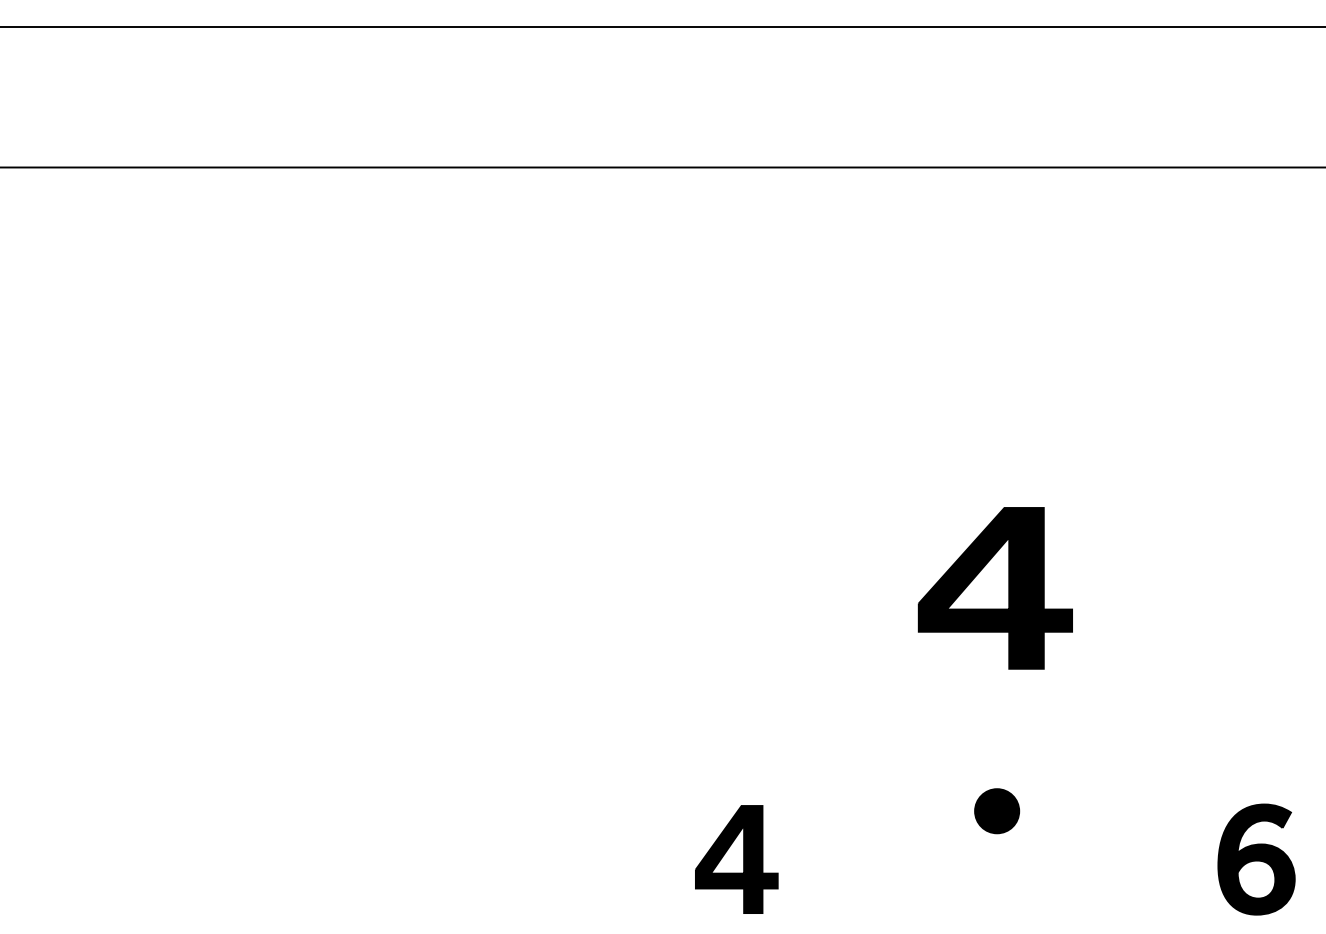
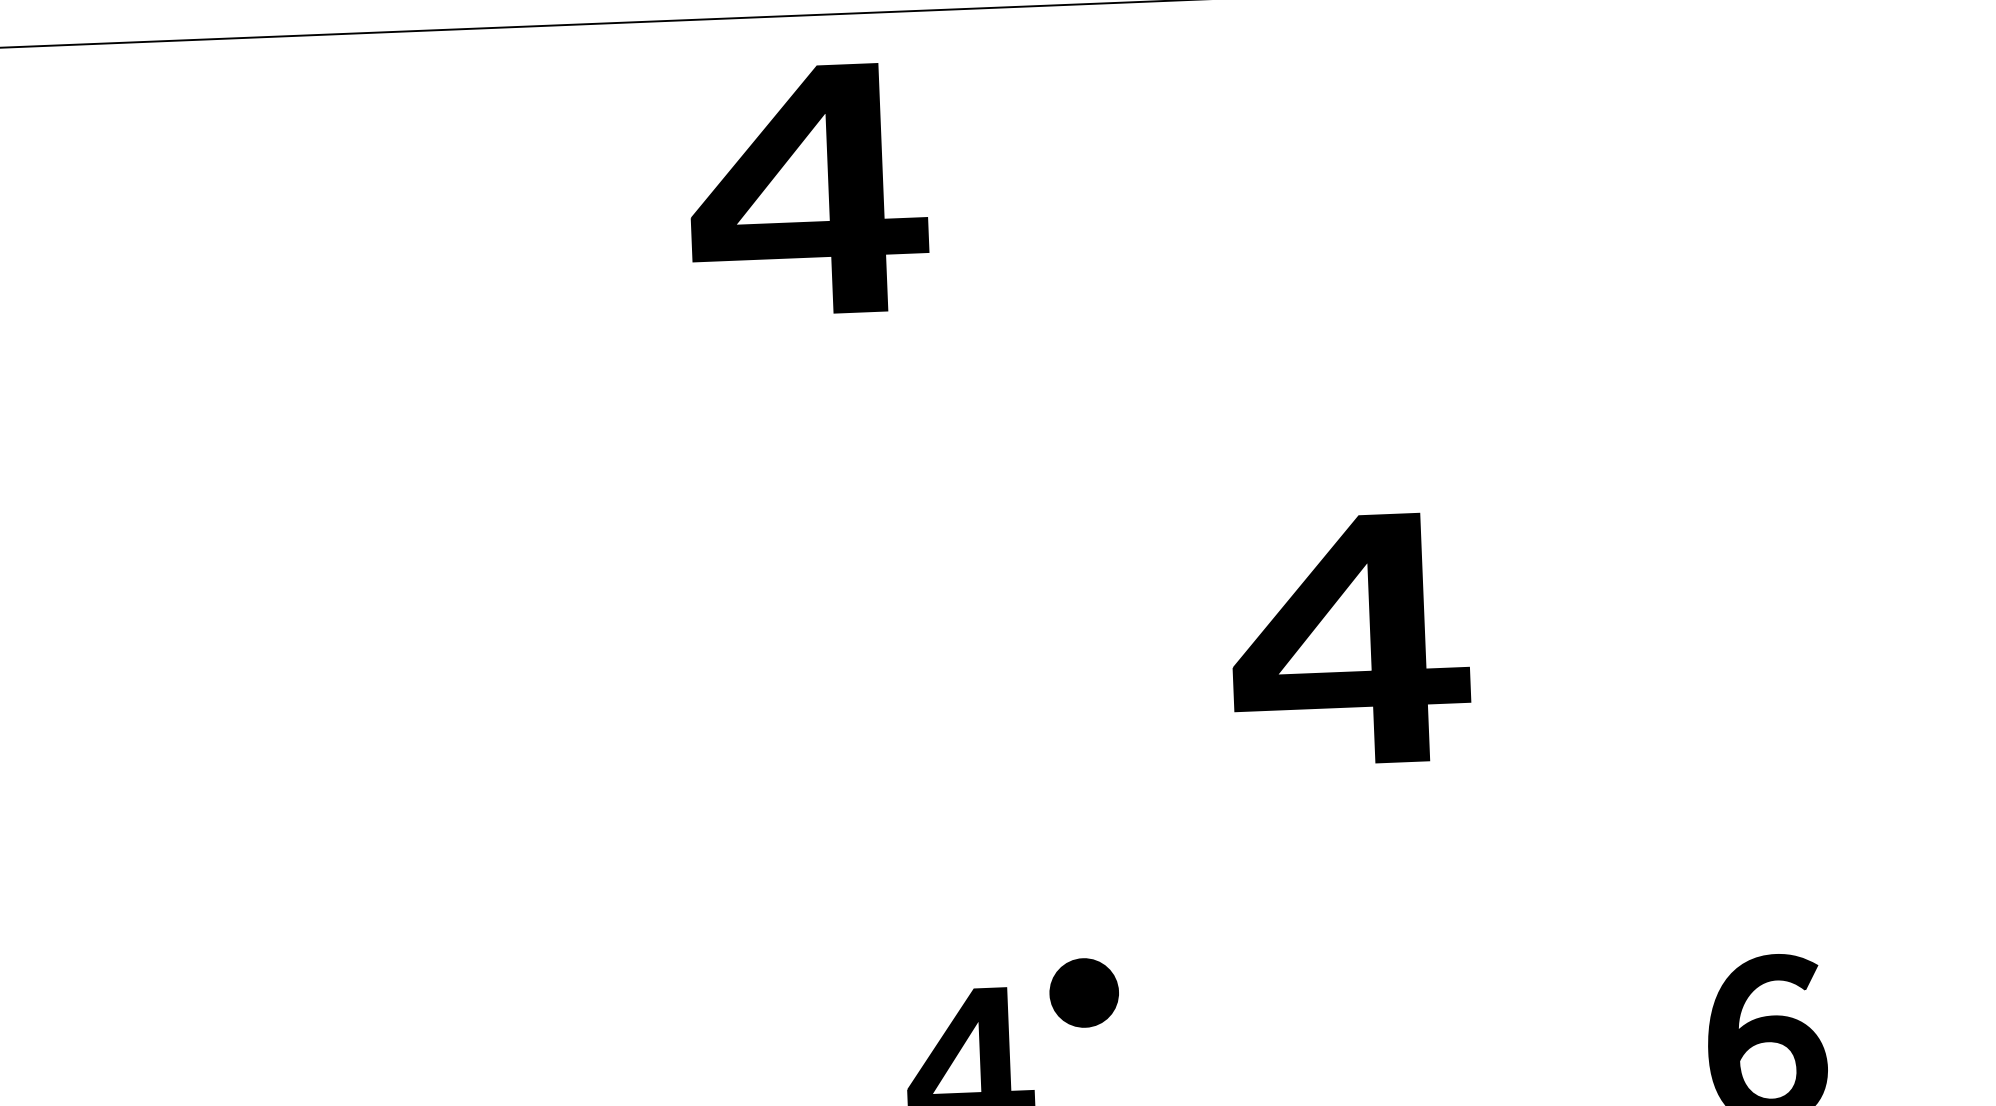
part: (653, 281) -> (806, 190), added
part: (997, 811) -> (1084, 993), moved

